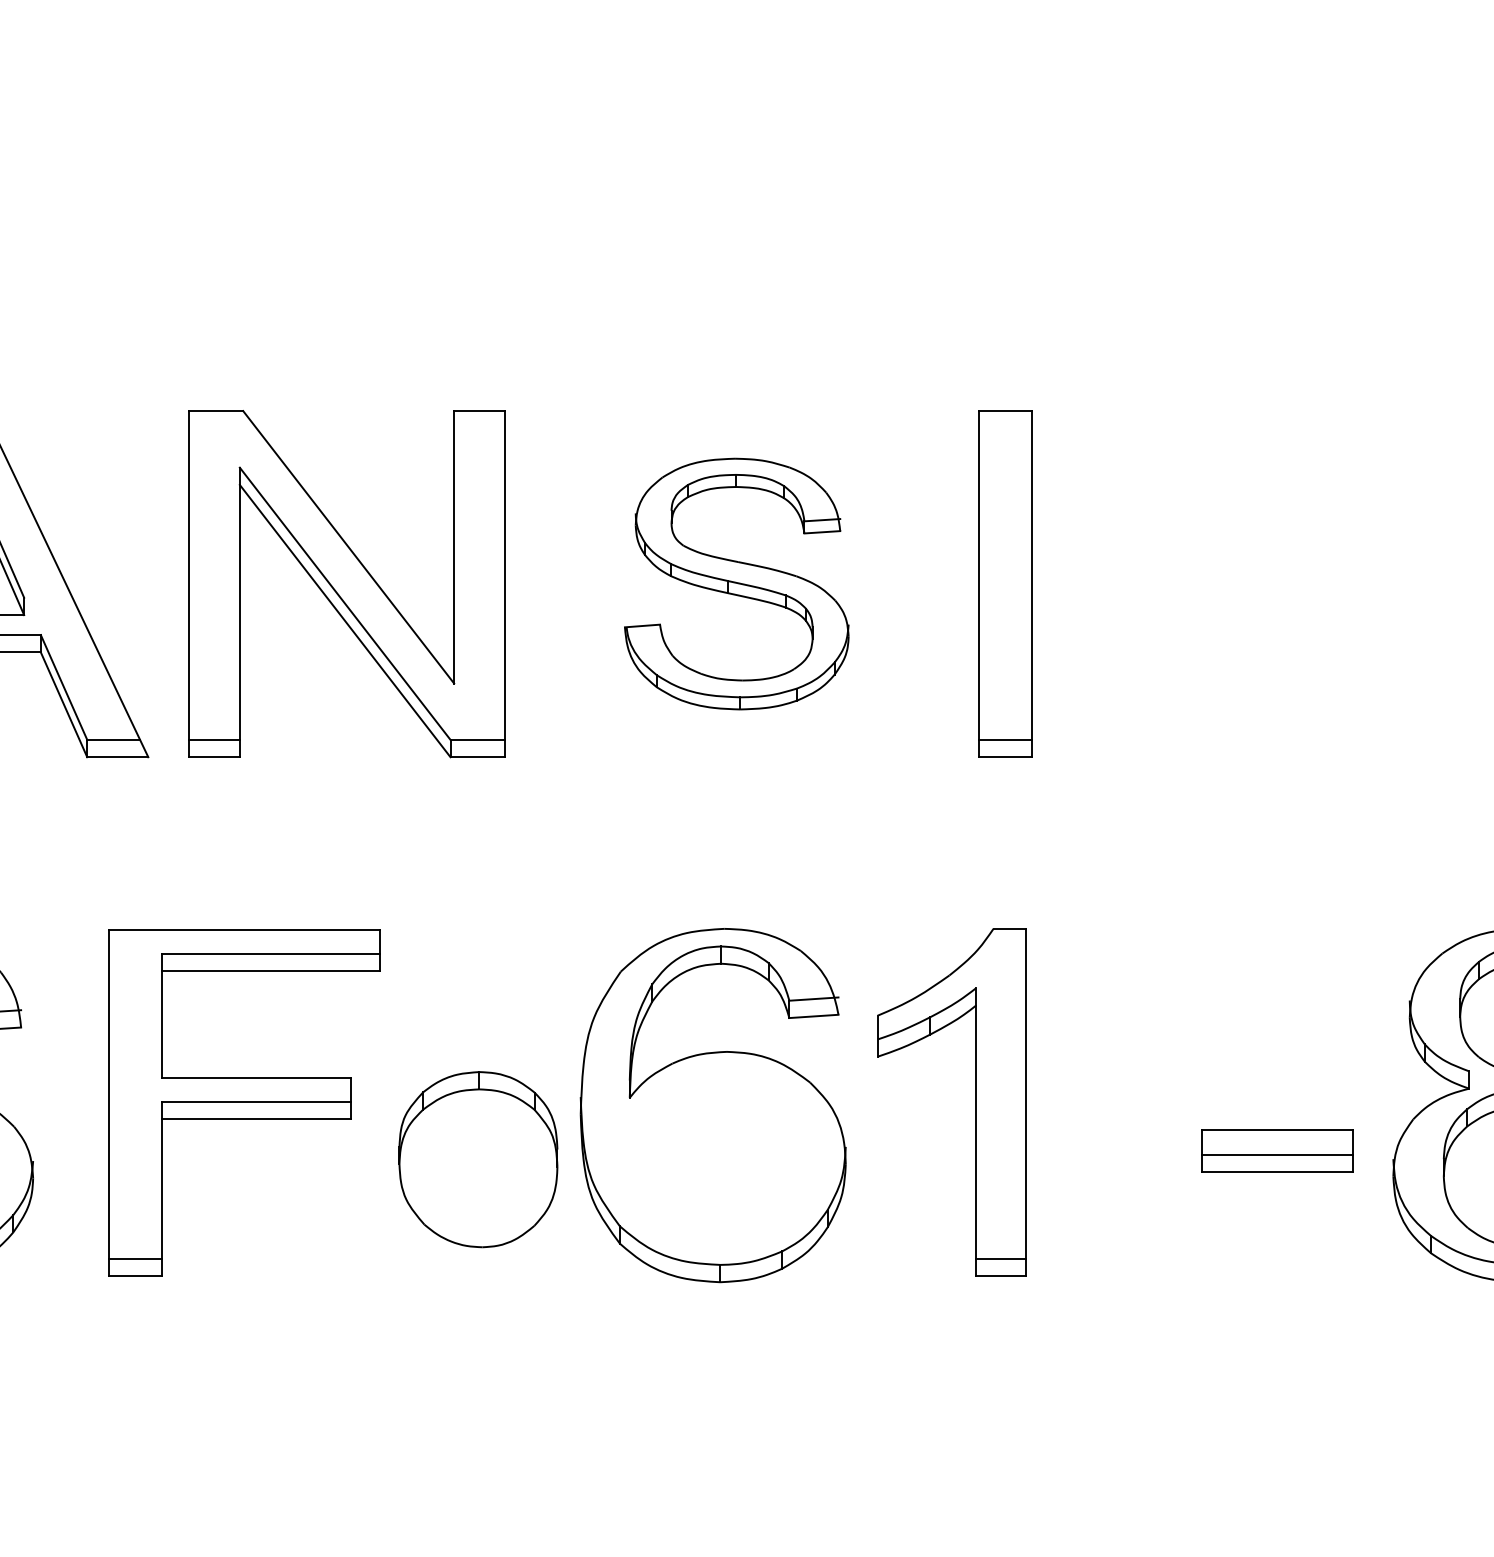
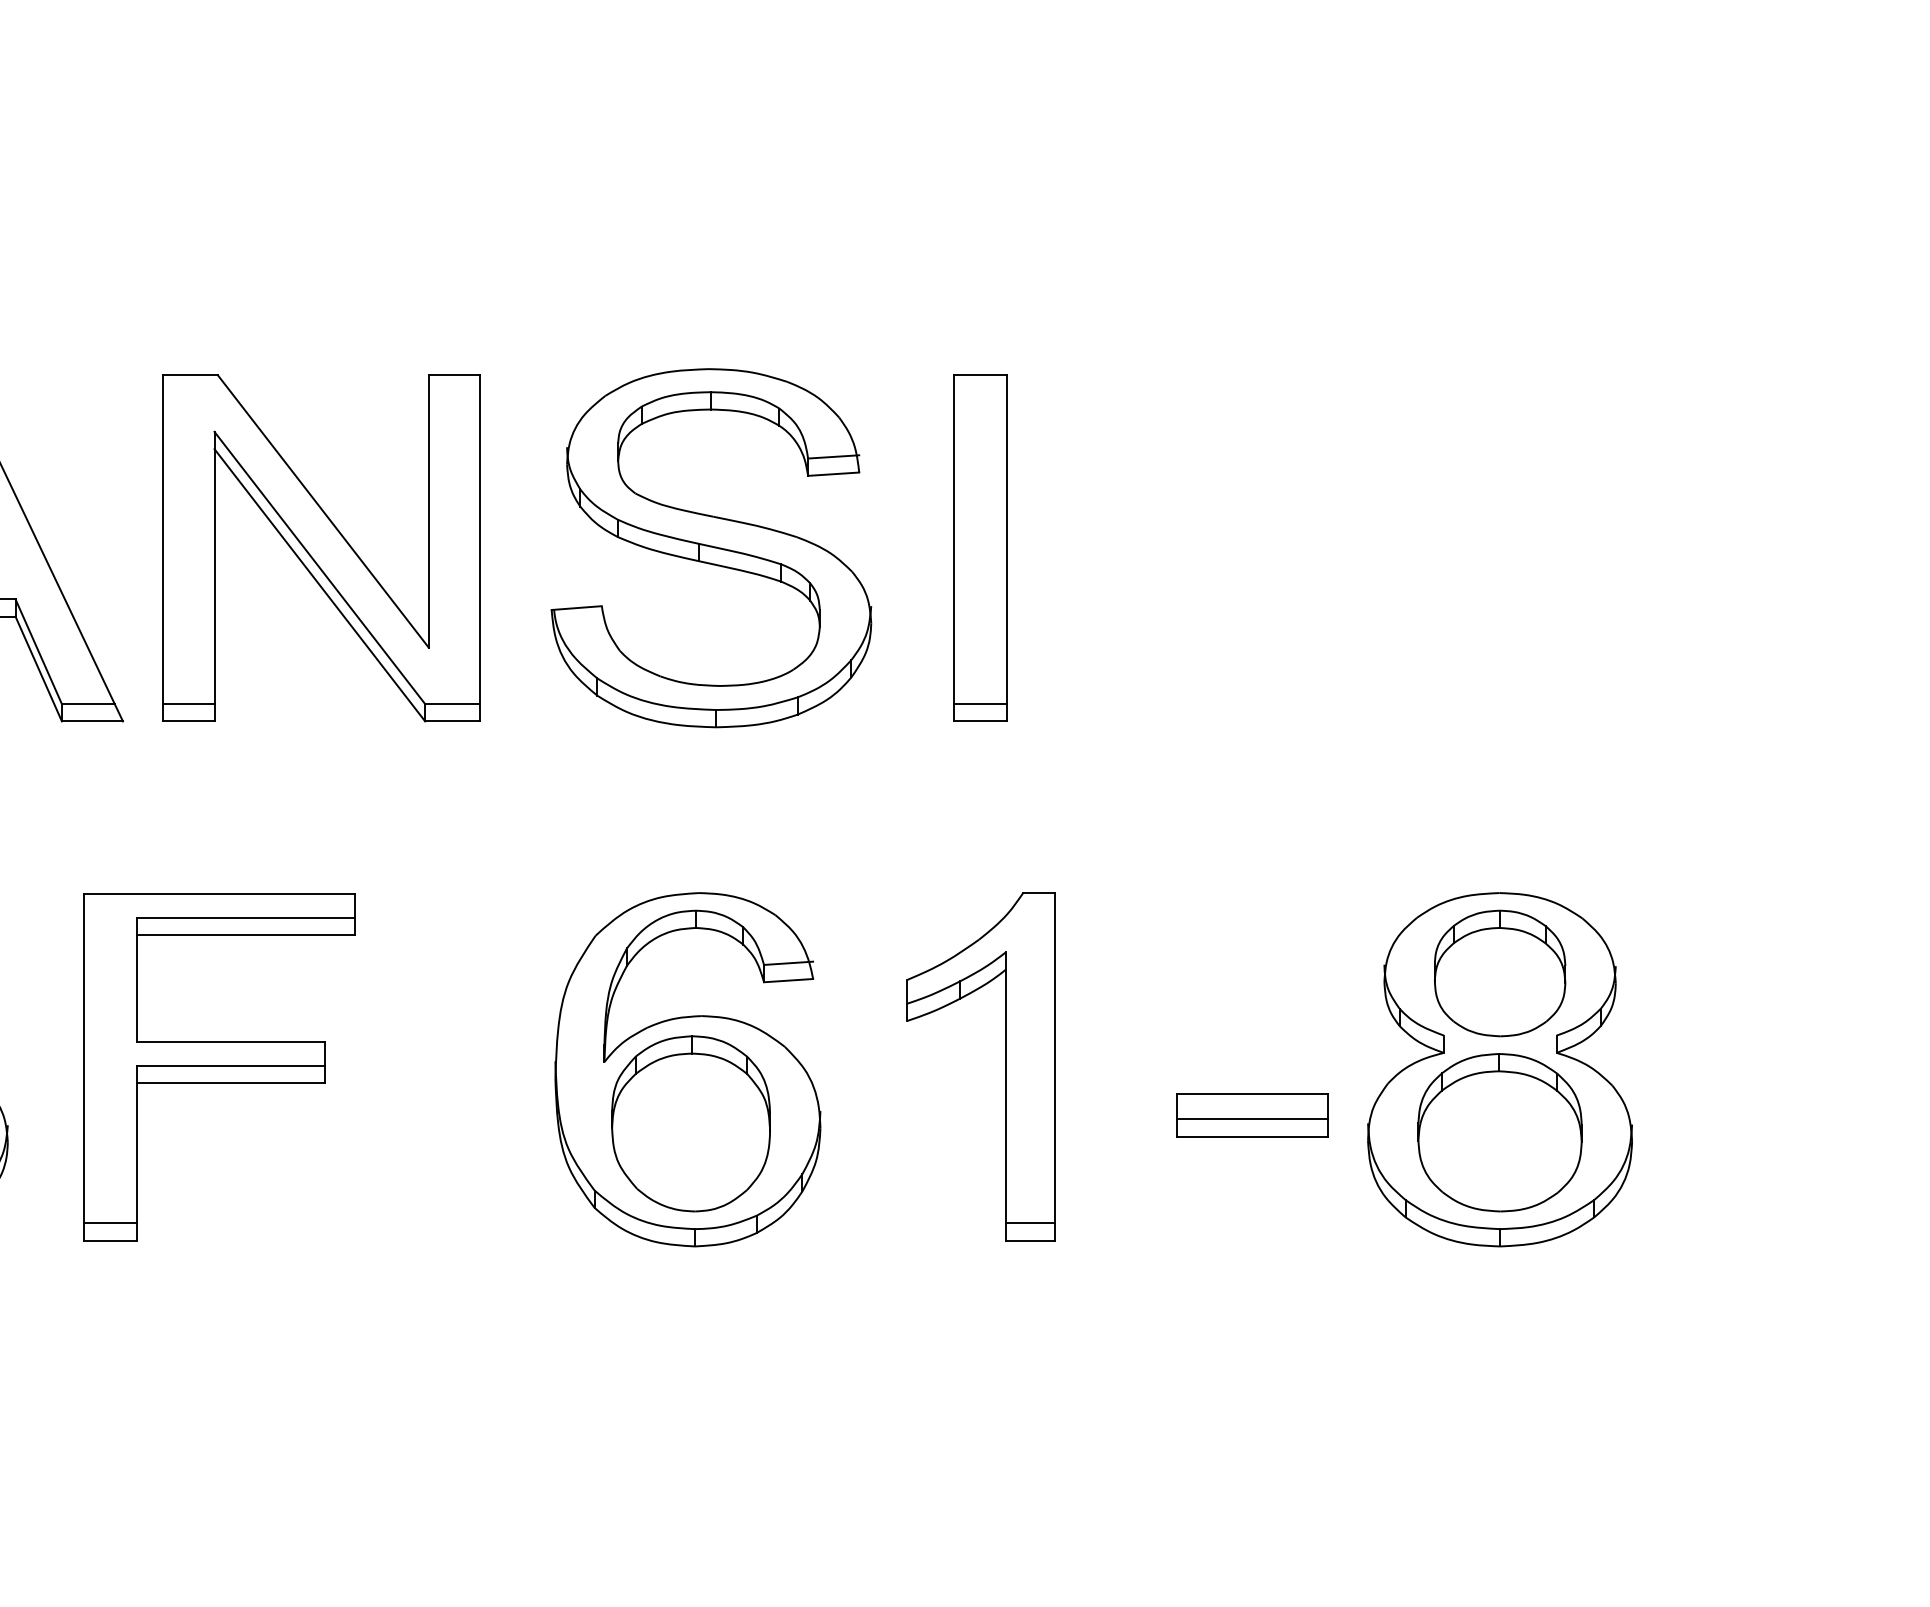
part: (736, 584) -> (711, 548), size x1.43
part: (975, 1102) -> (1005, 1066), moved
part: (477, 1159) -> (690, 1123), moved

